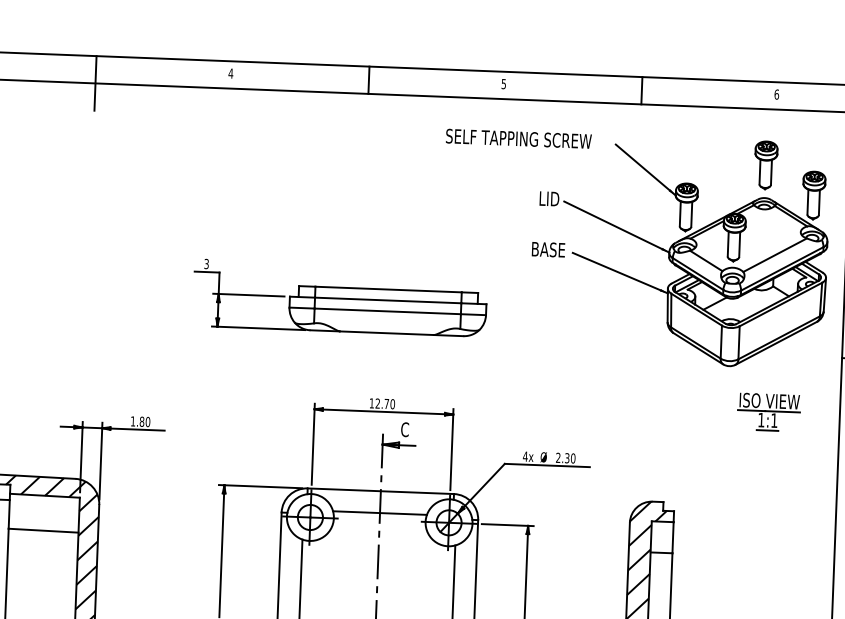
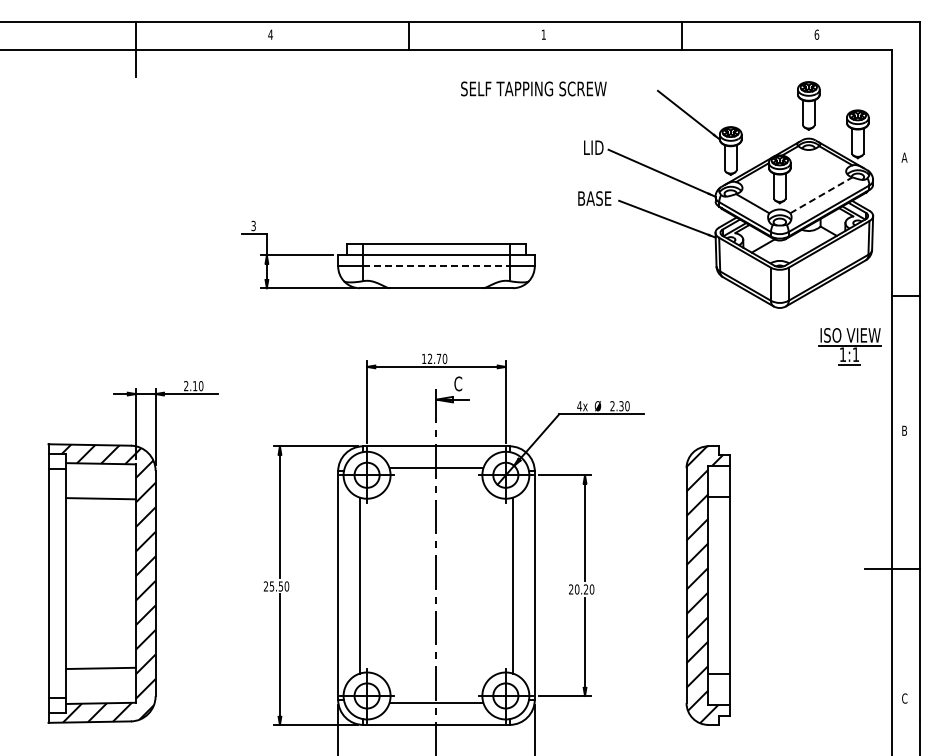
text: (503, 83) -> (543, 34), 5 -> 1
text: (518, 138) -> (533, 88), moved
line: (775, 255) -> (821, 195), solid -> dashed
line: (387, 311) -> (436, 266), solid -> dashed
part: (768, 412) -> (849, 346), moved
text: (137, 422) -> (190, 386), 1.80 -> 2.10

